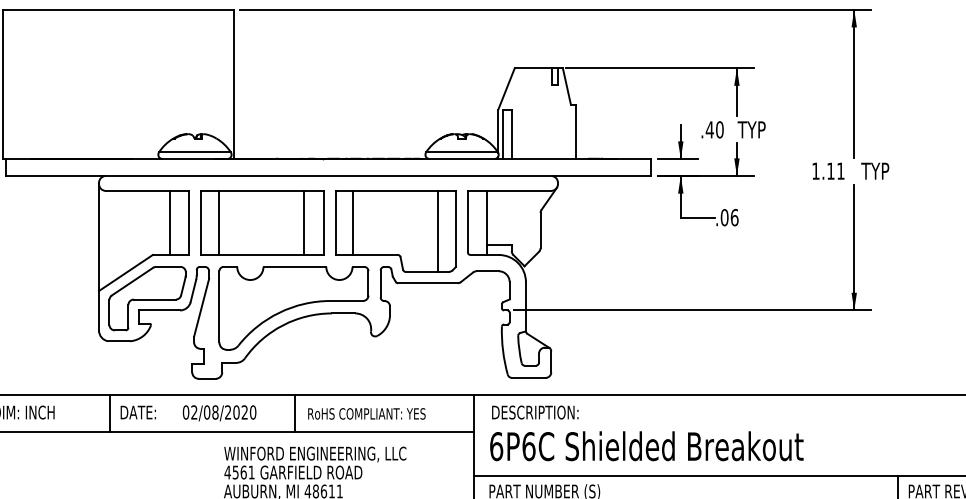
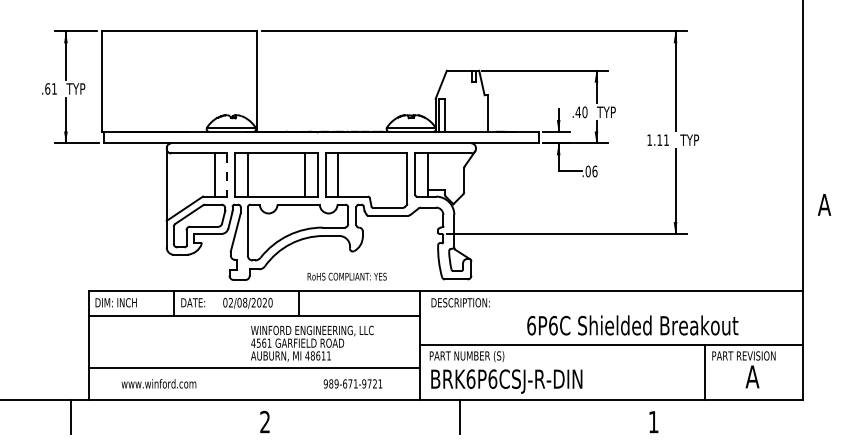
line: (189, 223) -> (227, 175), solid -> dashed
line: (437, 231) -> (394, 180), removed
text: (365, 413) -> (346, 276), moved
text: (646, 446) -> (632, 325), moved

